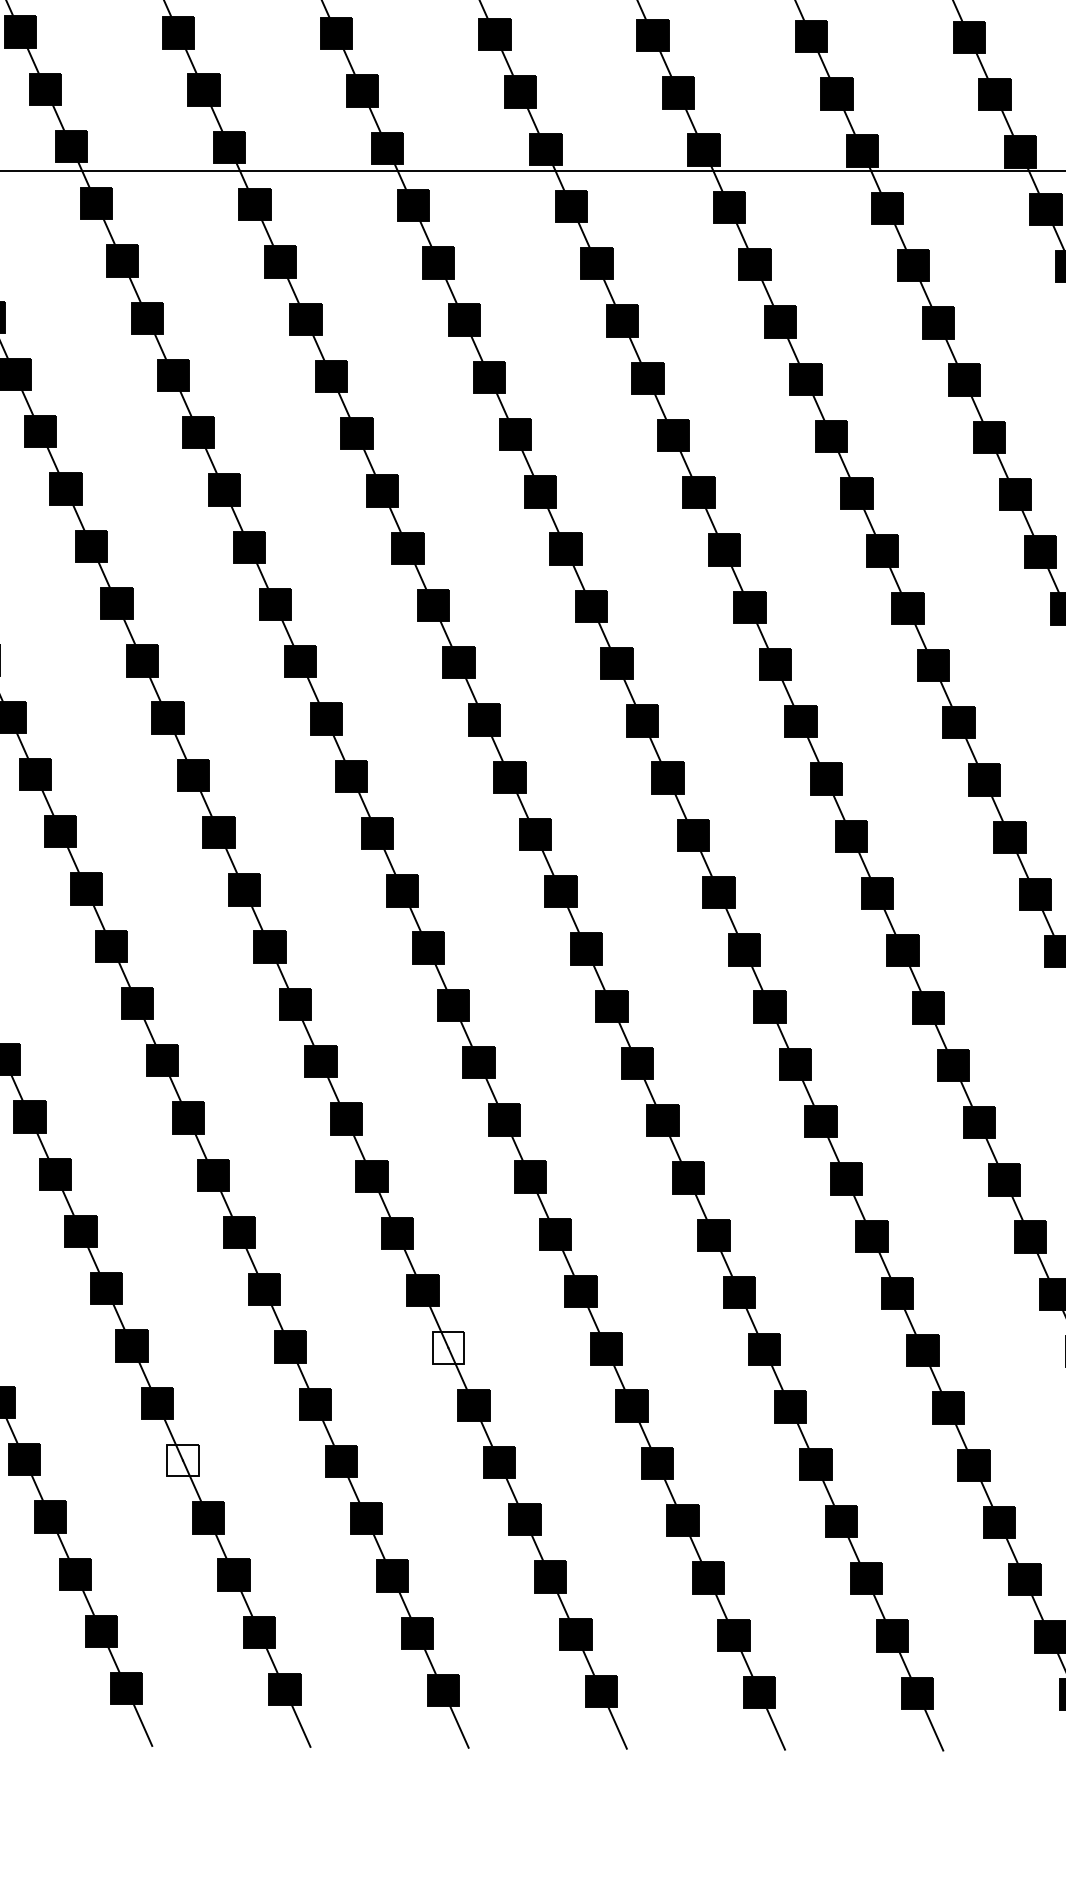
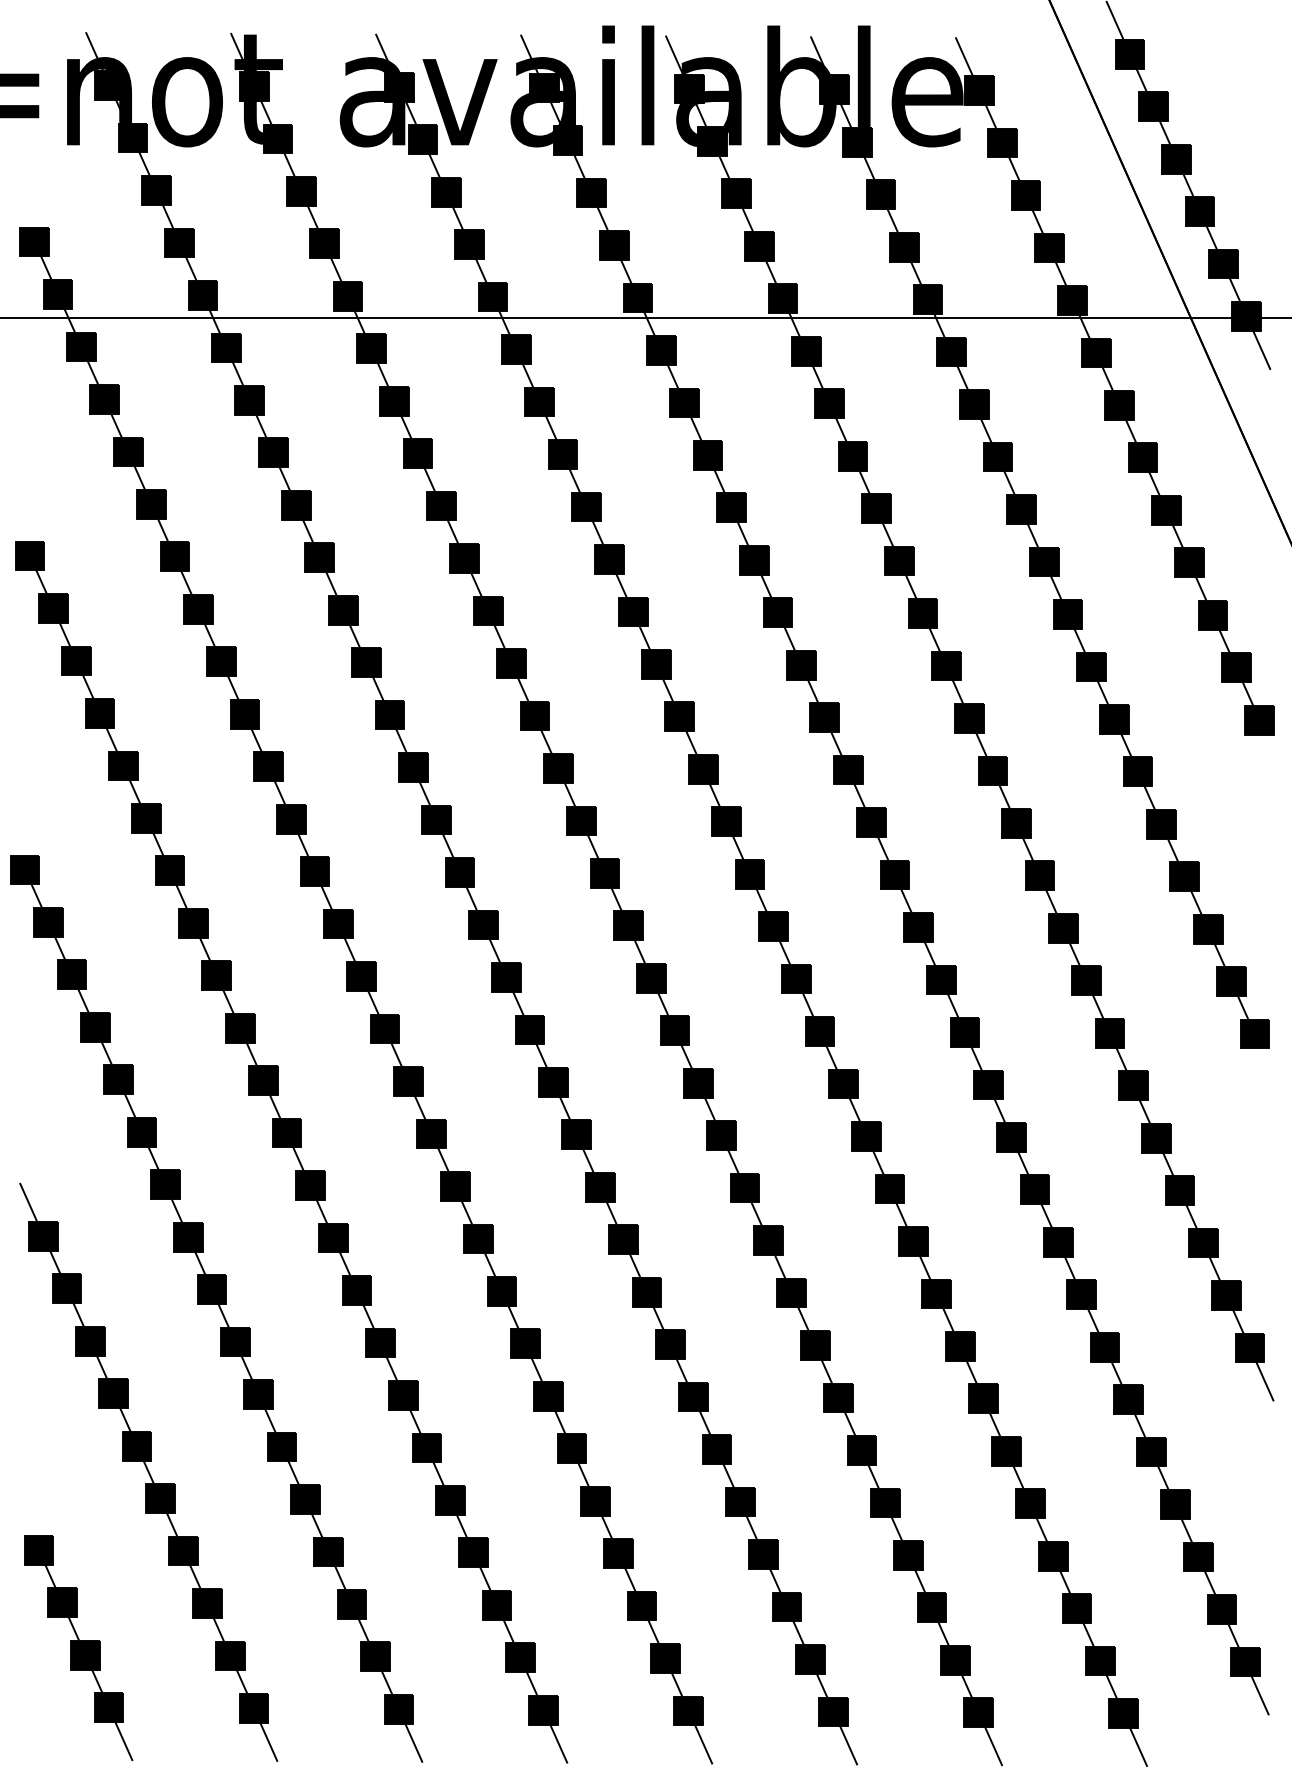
fill: (448, 1347) -> (548, 1395), added
fill: (183, 1460) -> (305, 1499), added

